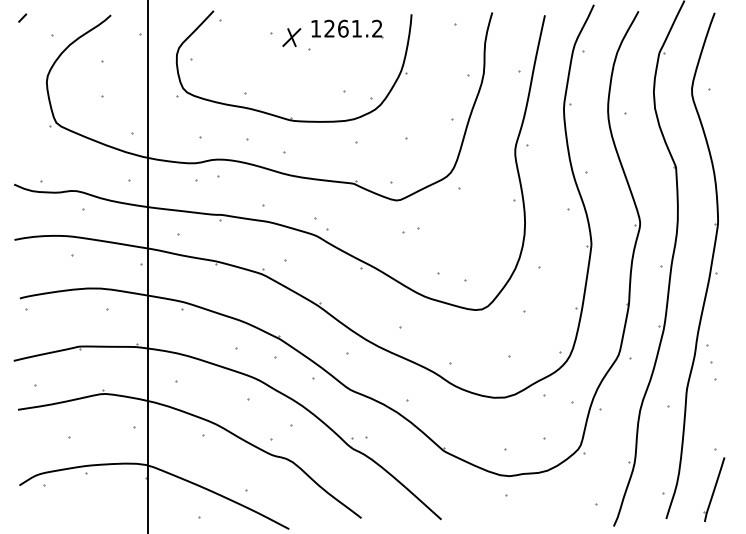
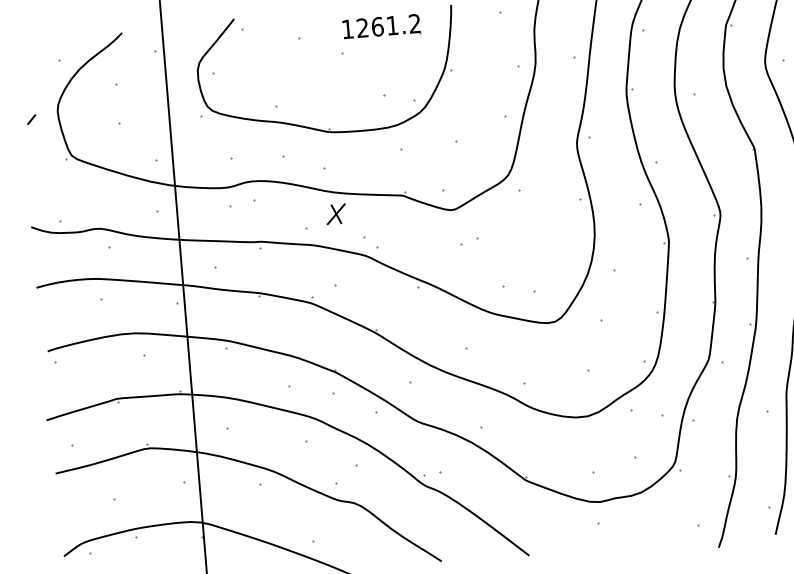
line: (22, 17) -> (31, 119), moved
part: (291, 37) -> (335, 214), moved

